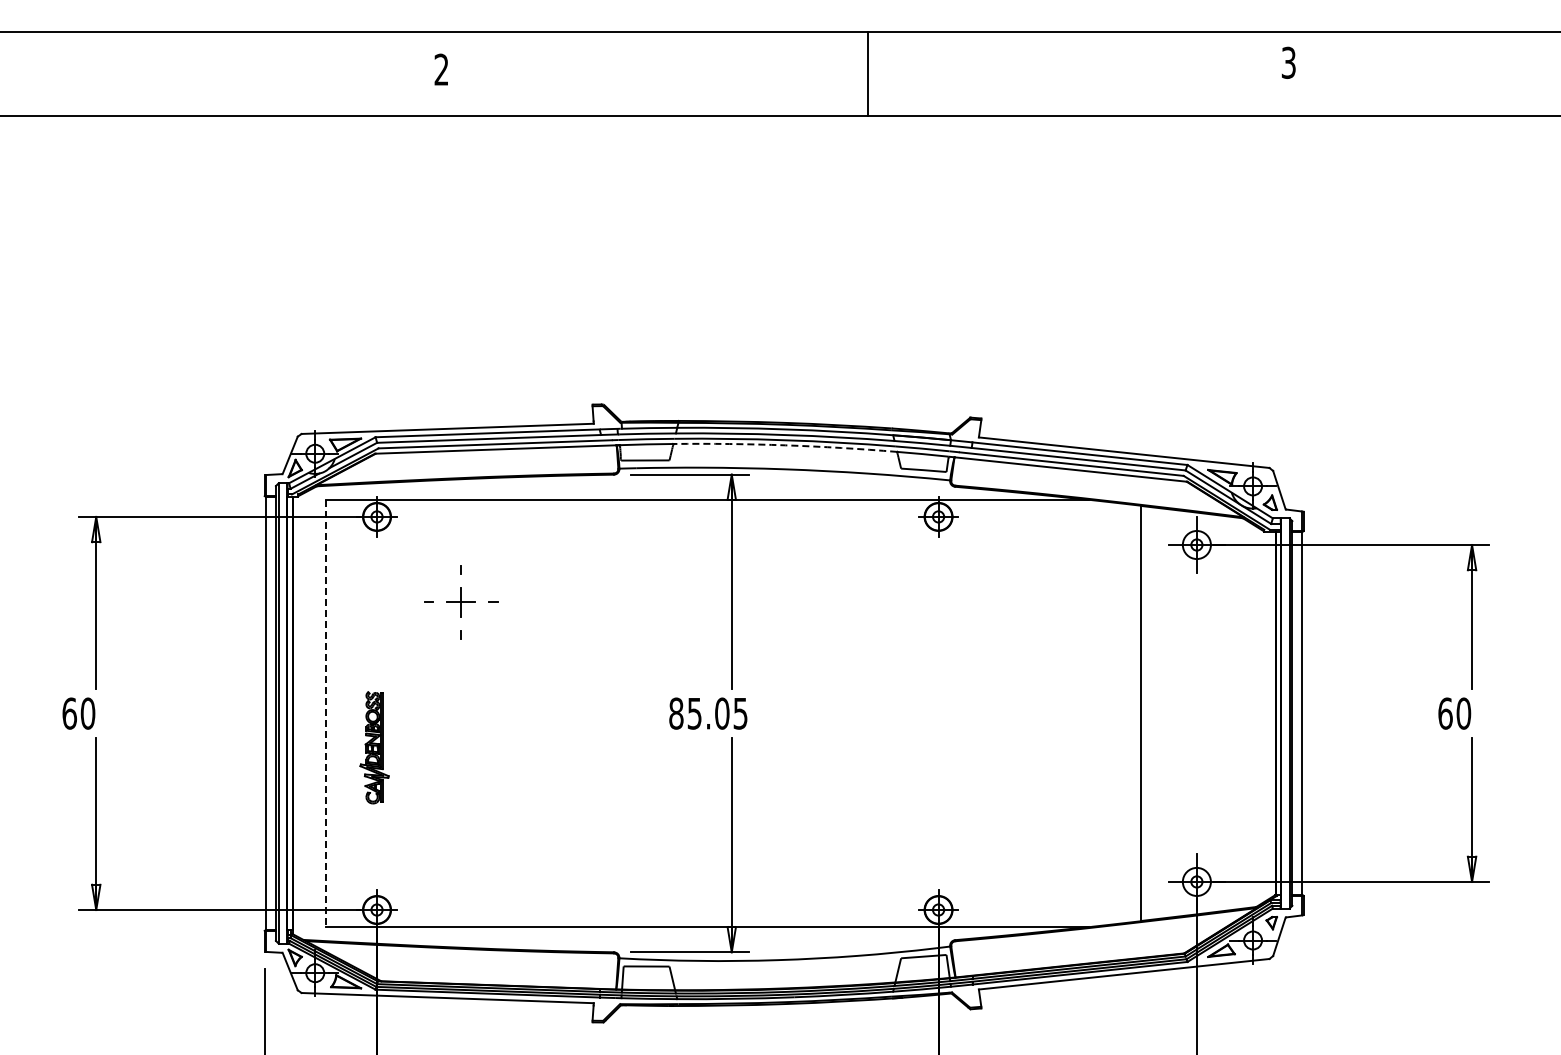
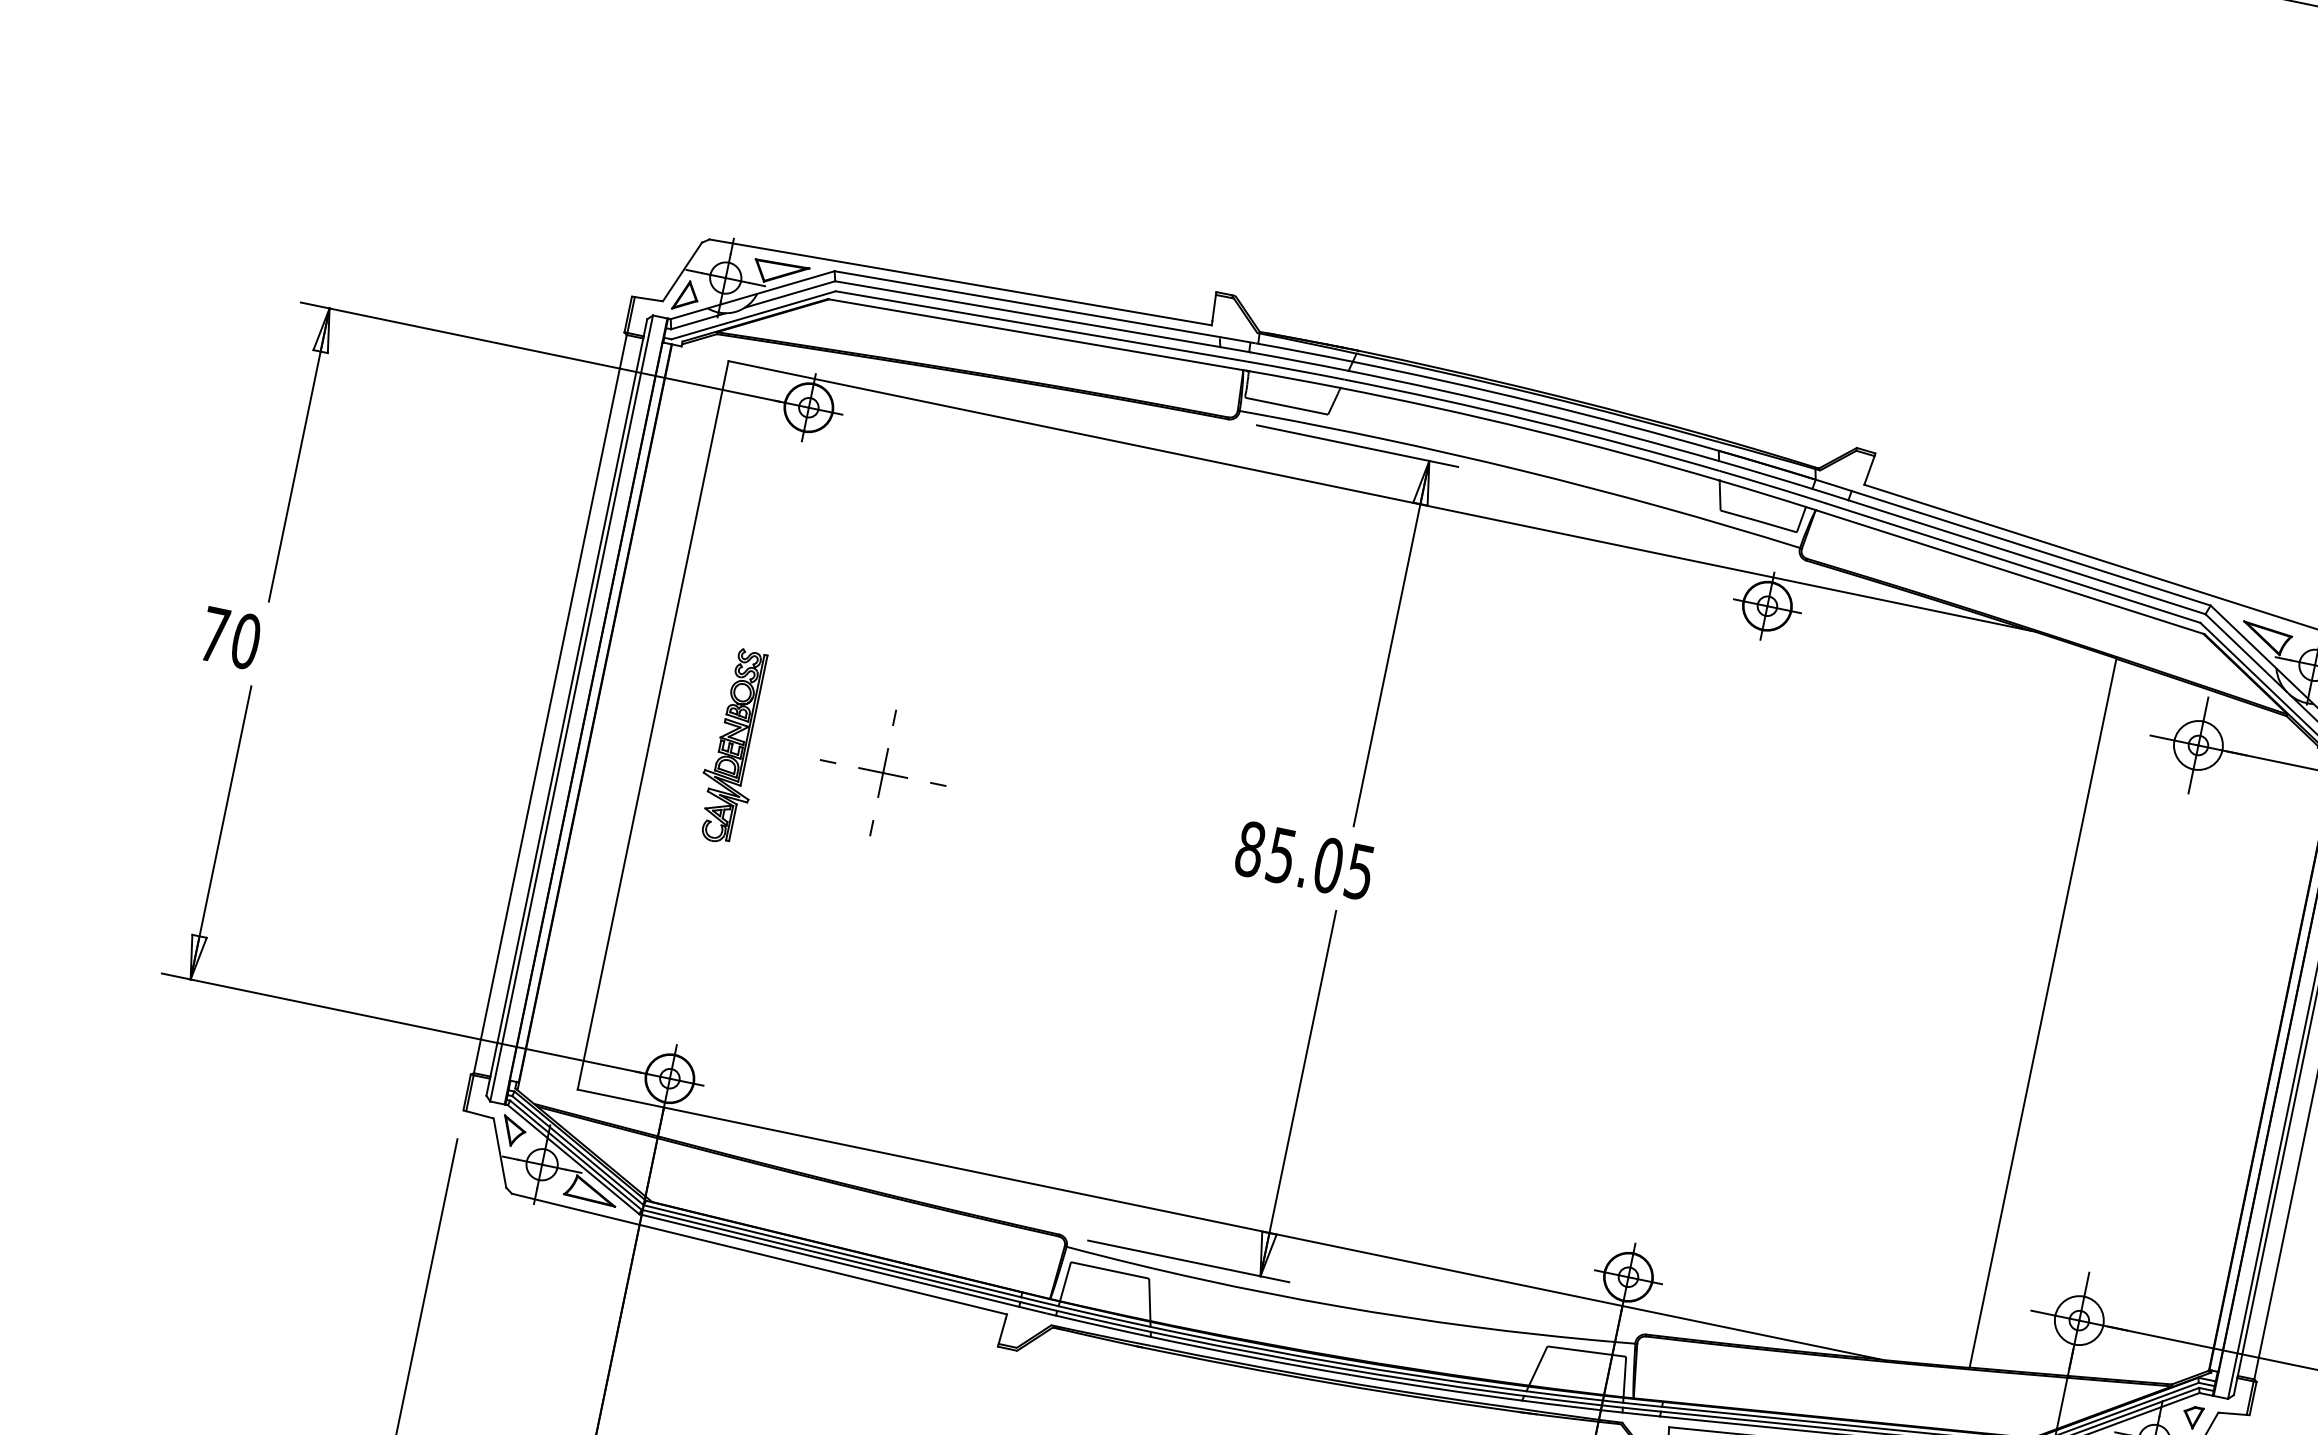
arc: (785, 445) -> (1531, 430), dashed -> solid
part: (461, 602) -> (883, 773), moved
text: (69, 713) -> (214, 634), 60 -> 70
line: (326, 713) -> (653, 725), dashed -> solid
part: (374, 747) -> (734, 745), moved

